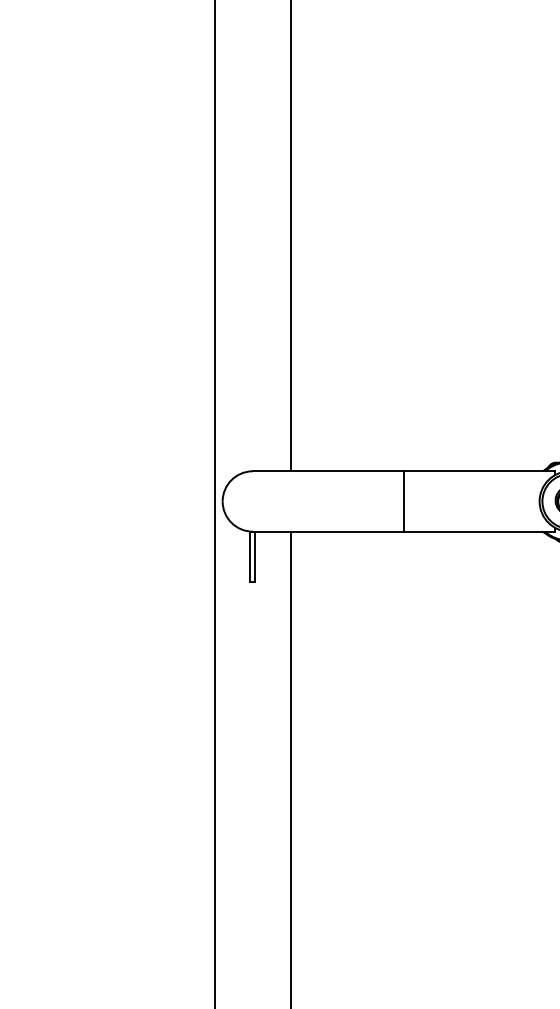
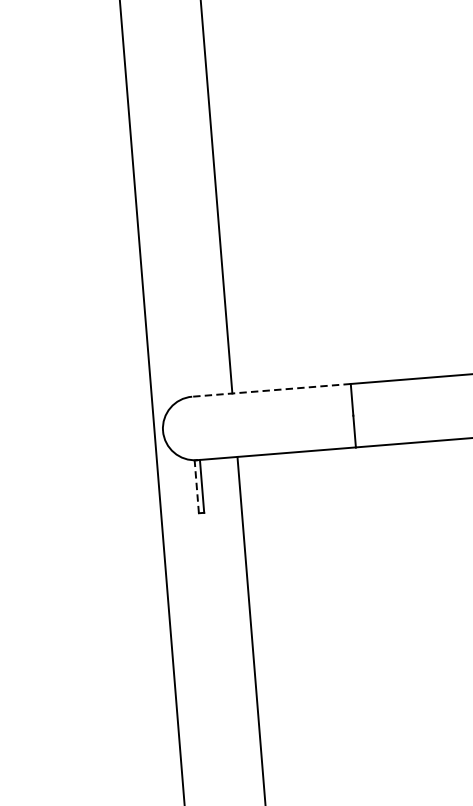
line: (327, 471) -> (270, 390), solid -> dashed
line: (250, 556) -> (196, 486), solid -> dashed

